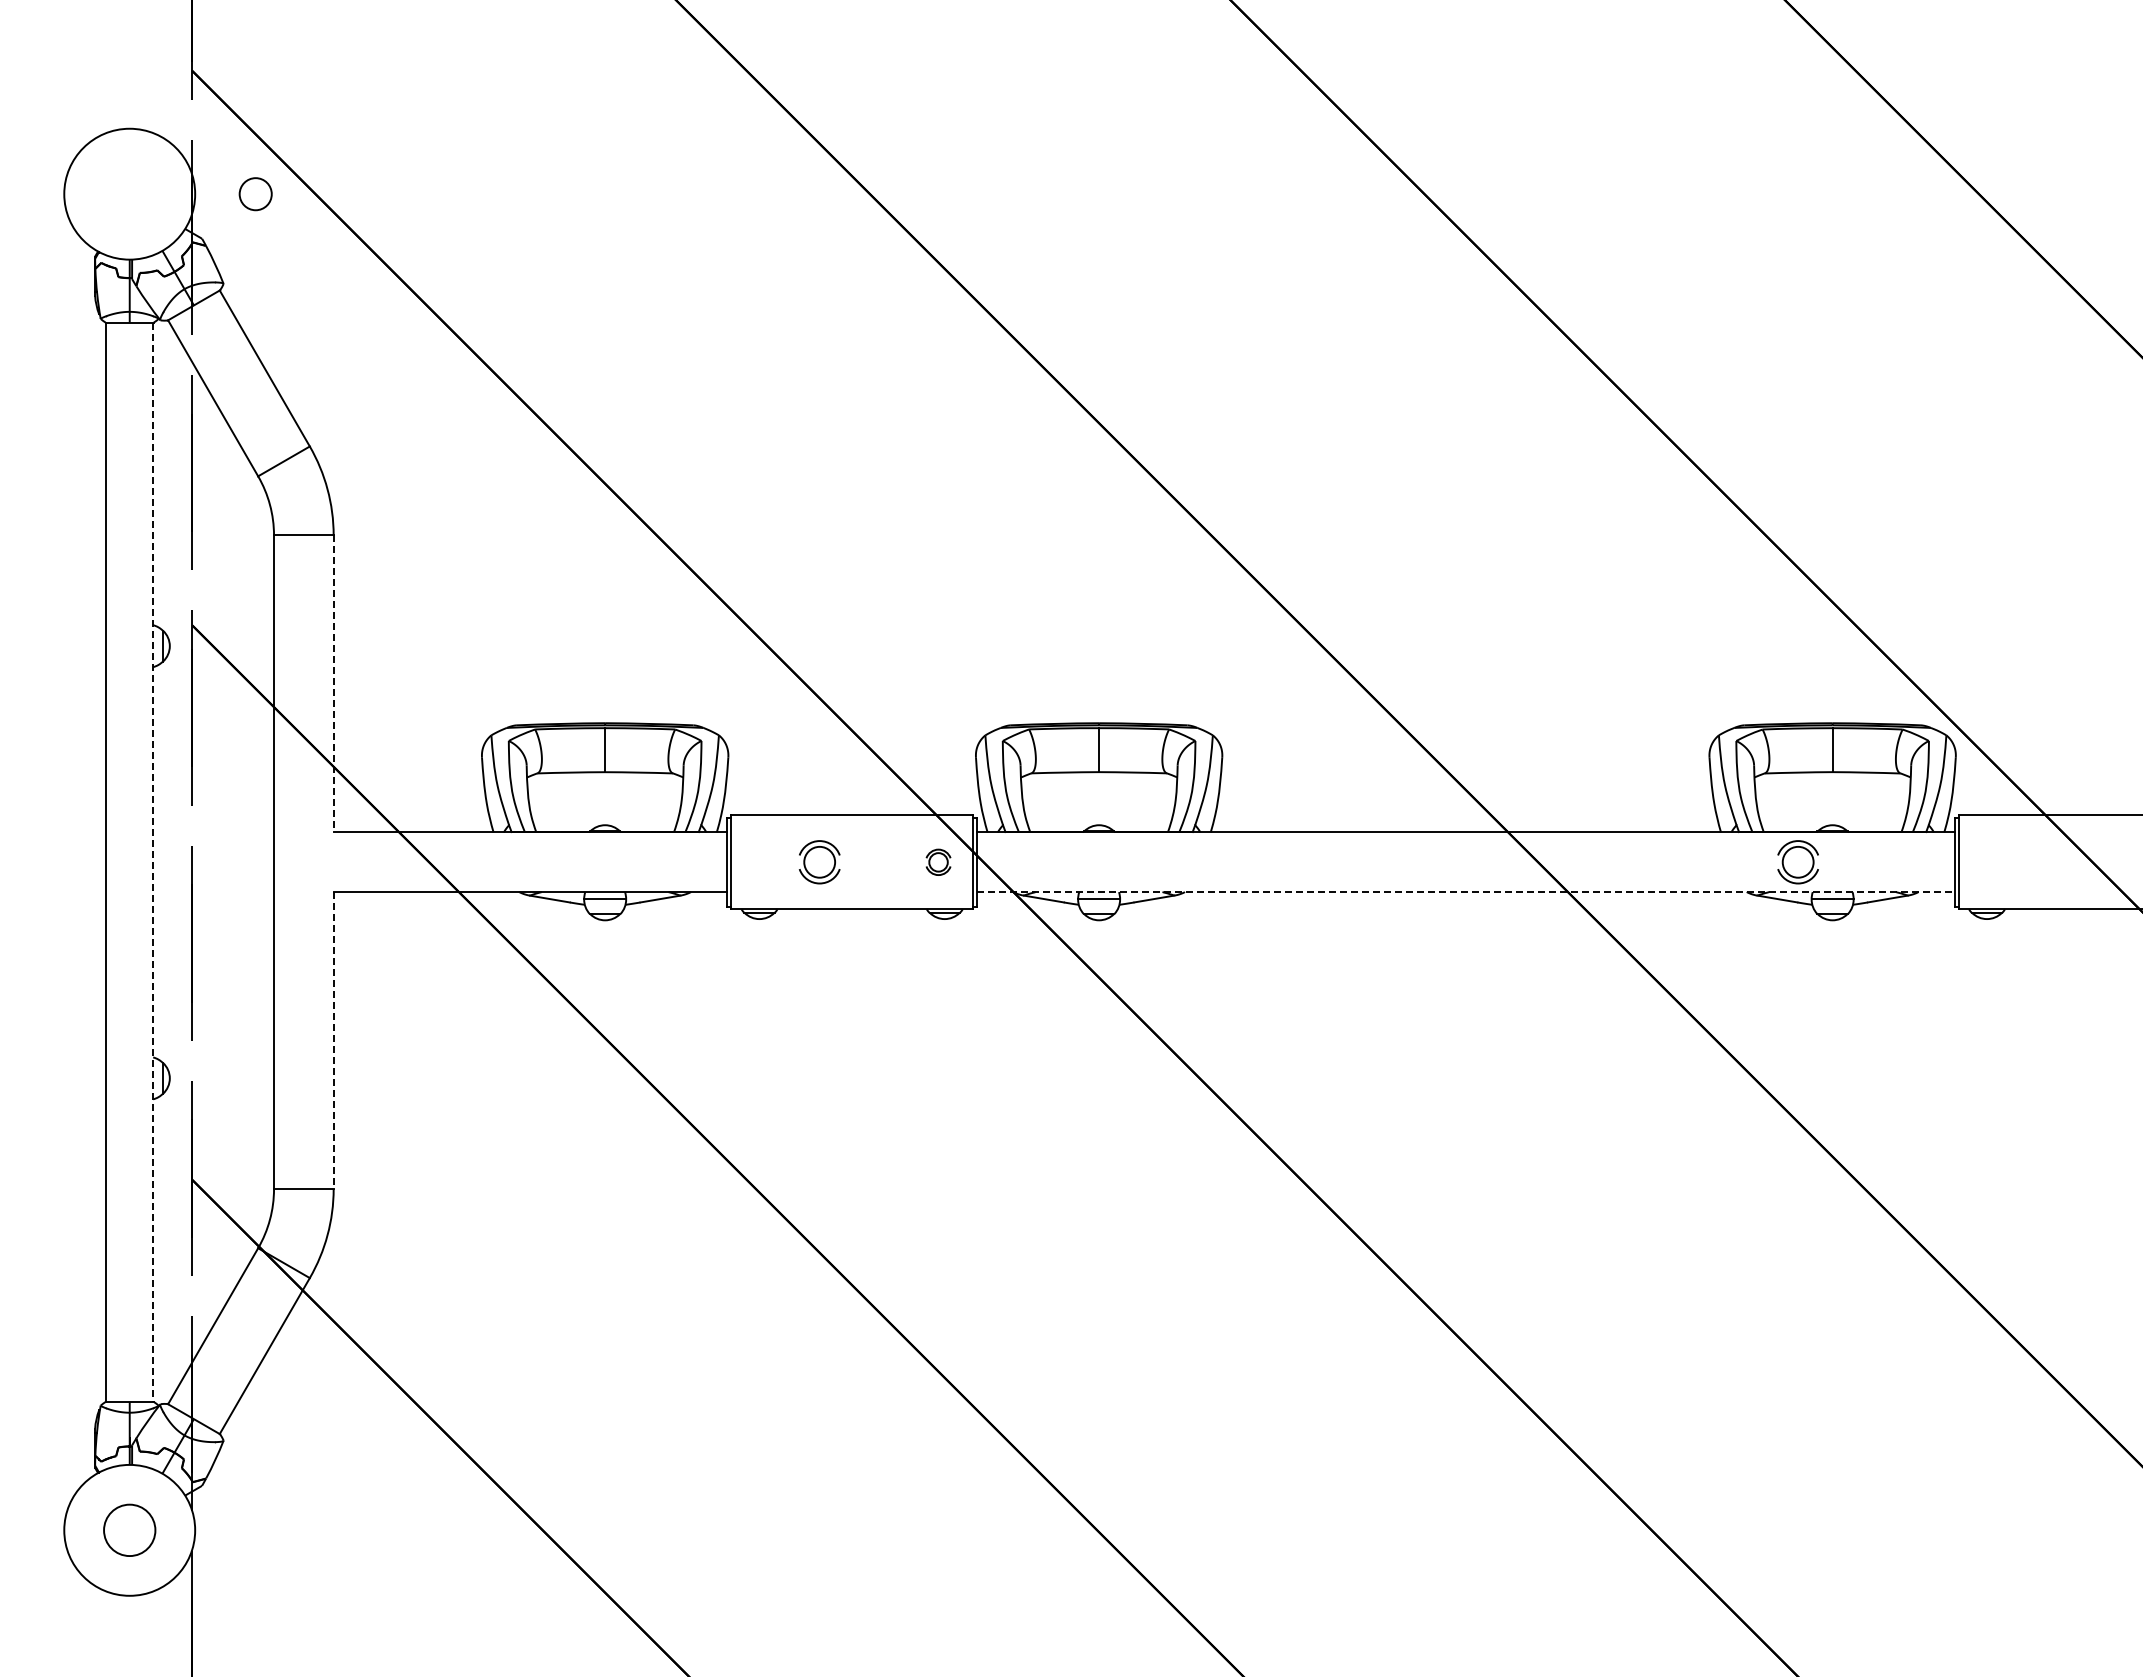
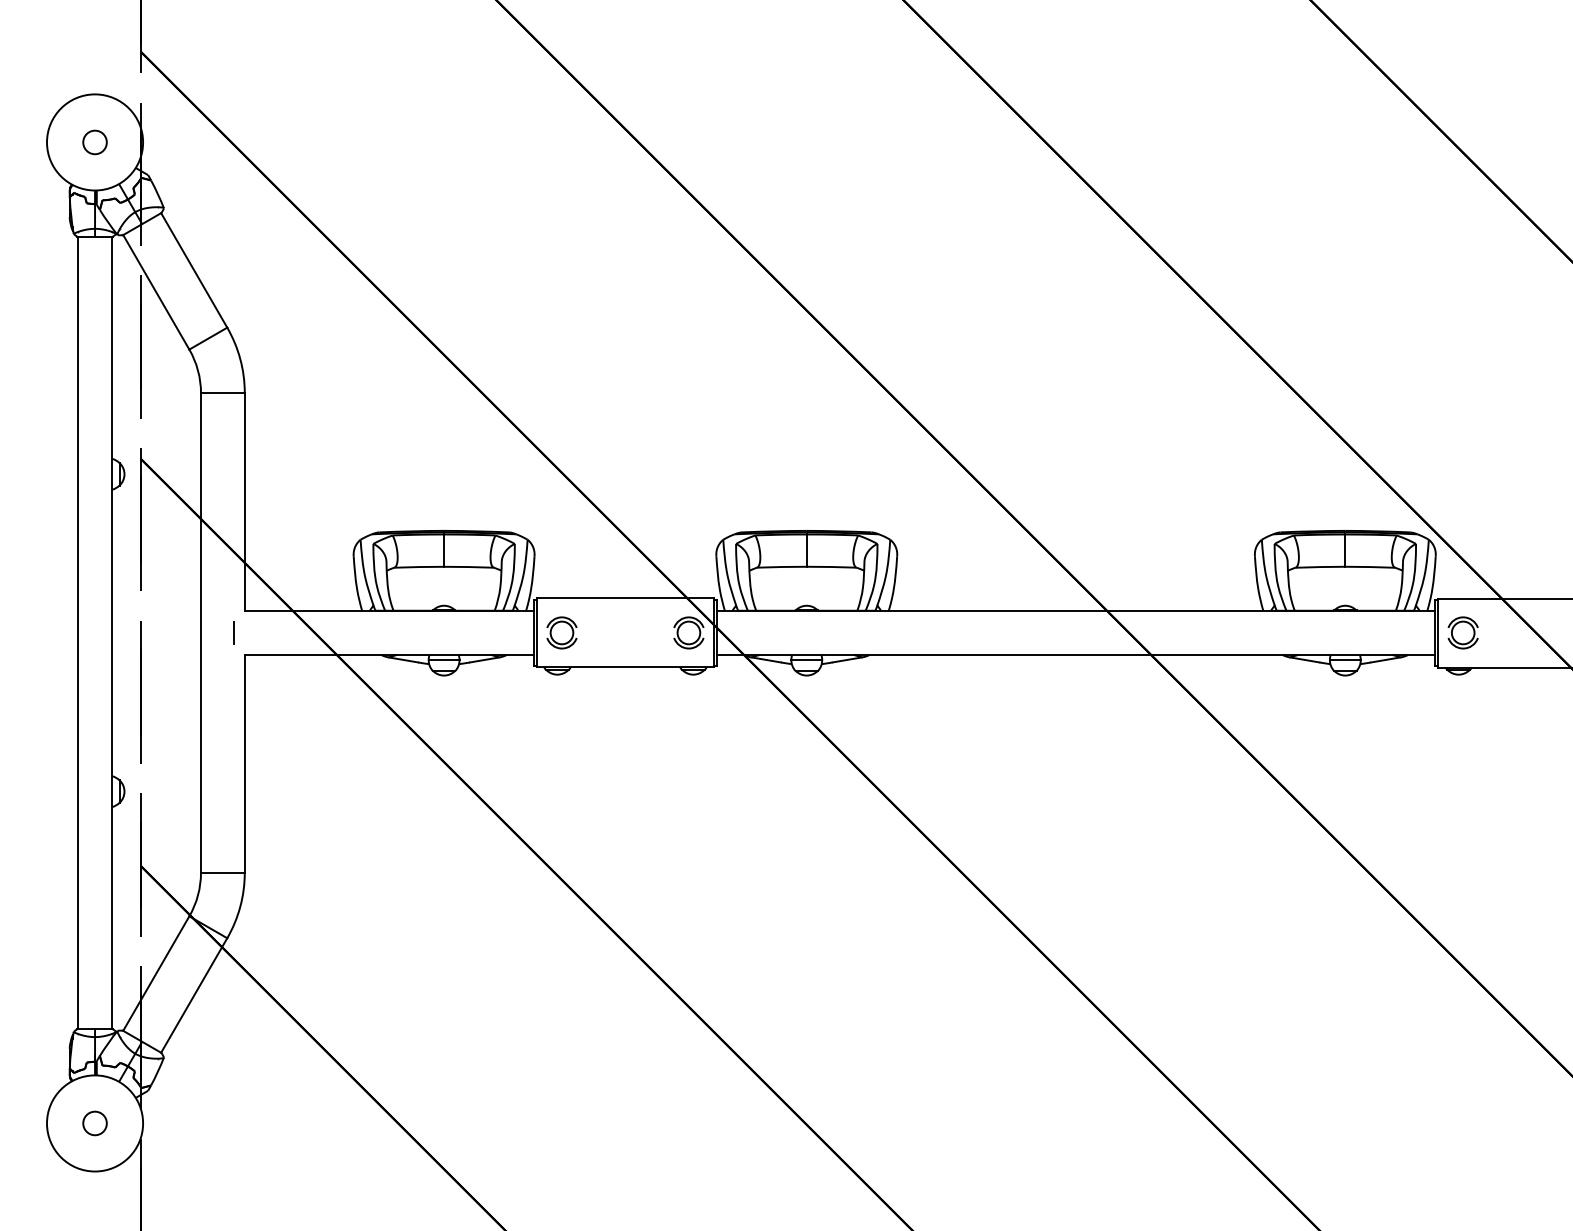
circle: (255, 194) -> (94, 142), moved
line: (333, 684) -> (244, 502), dashed -> solid
line: (153, 862) -> (112, 633), dashed -> solid
line: (318, 862) -> (233, 633), added
part: (819, 862) -> (561, 633), moved
part: (938, 862) -> (688, 633), size x1.67
part: (1797, 862) -> (1462, 633), moved
line: (1466, 892) -> (1076, 655), dashed -> solid
line: (333, 1041) -> (244, 764), dashed -> solid
circle: (129, 1530) -> (94, 1123), size x0.62

